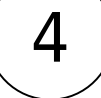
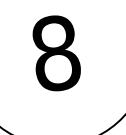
text: (49, 36) -> (55, 52), 4 -> 8

